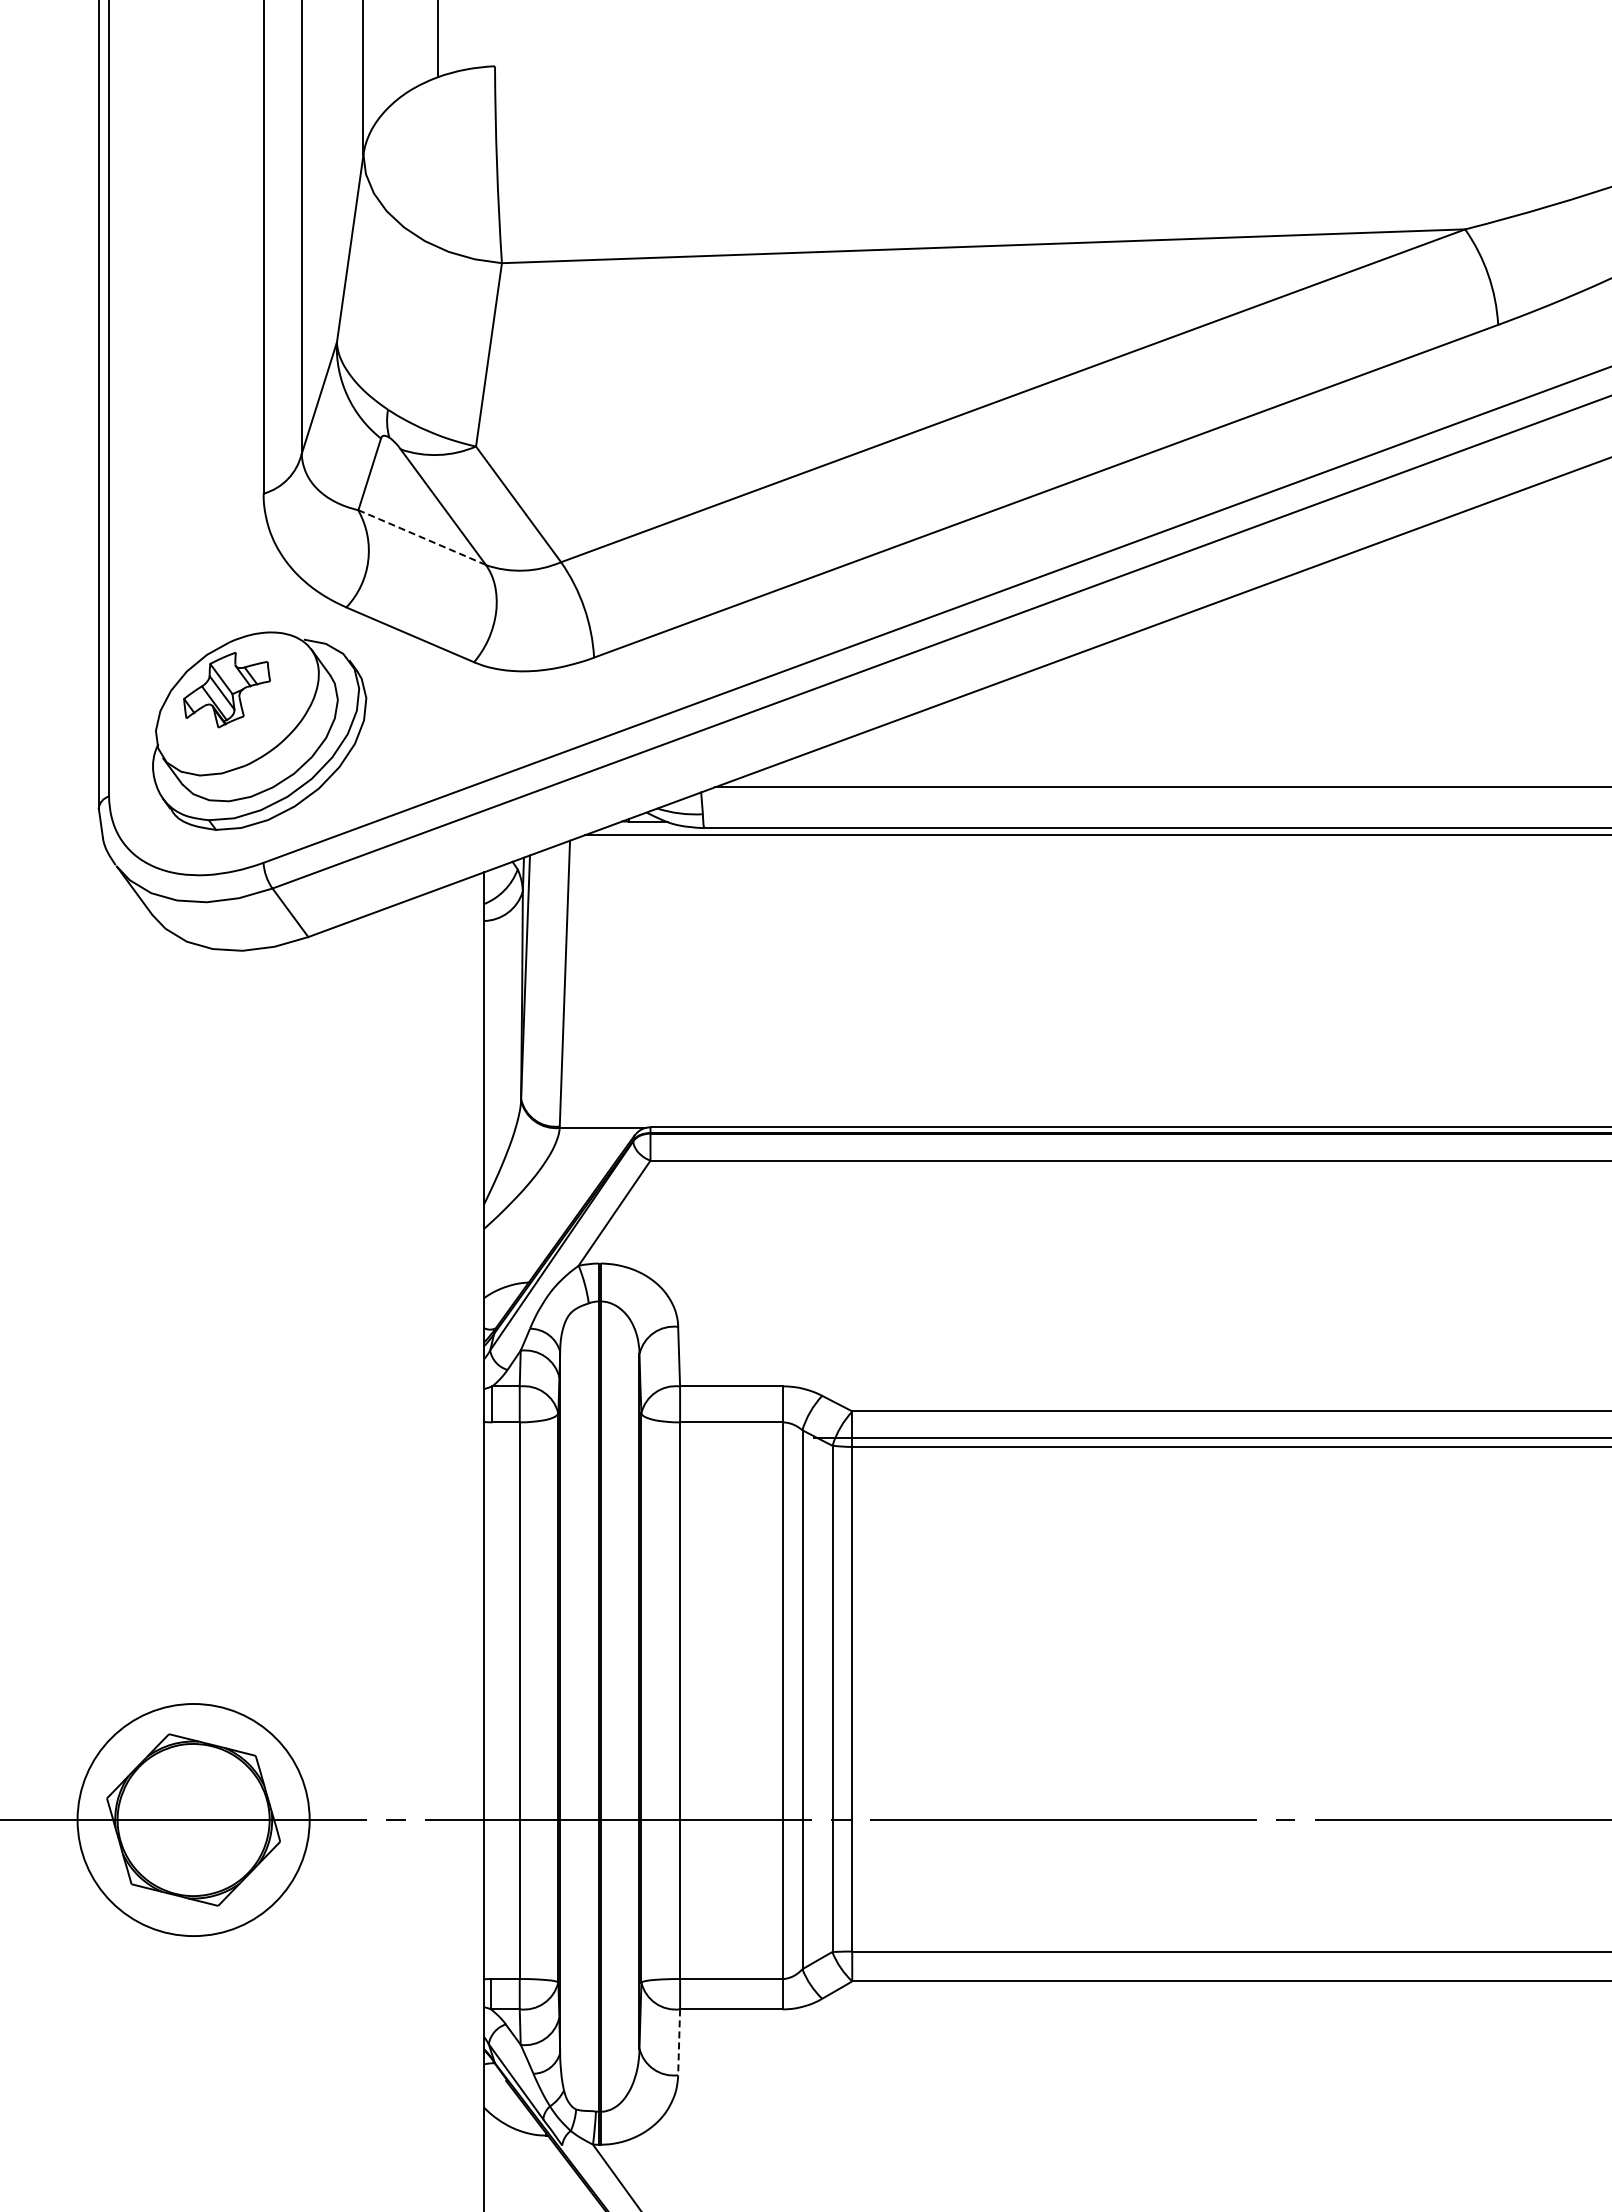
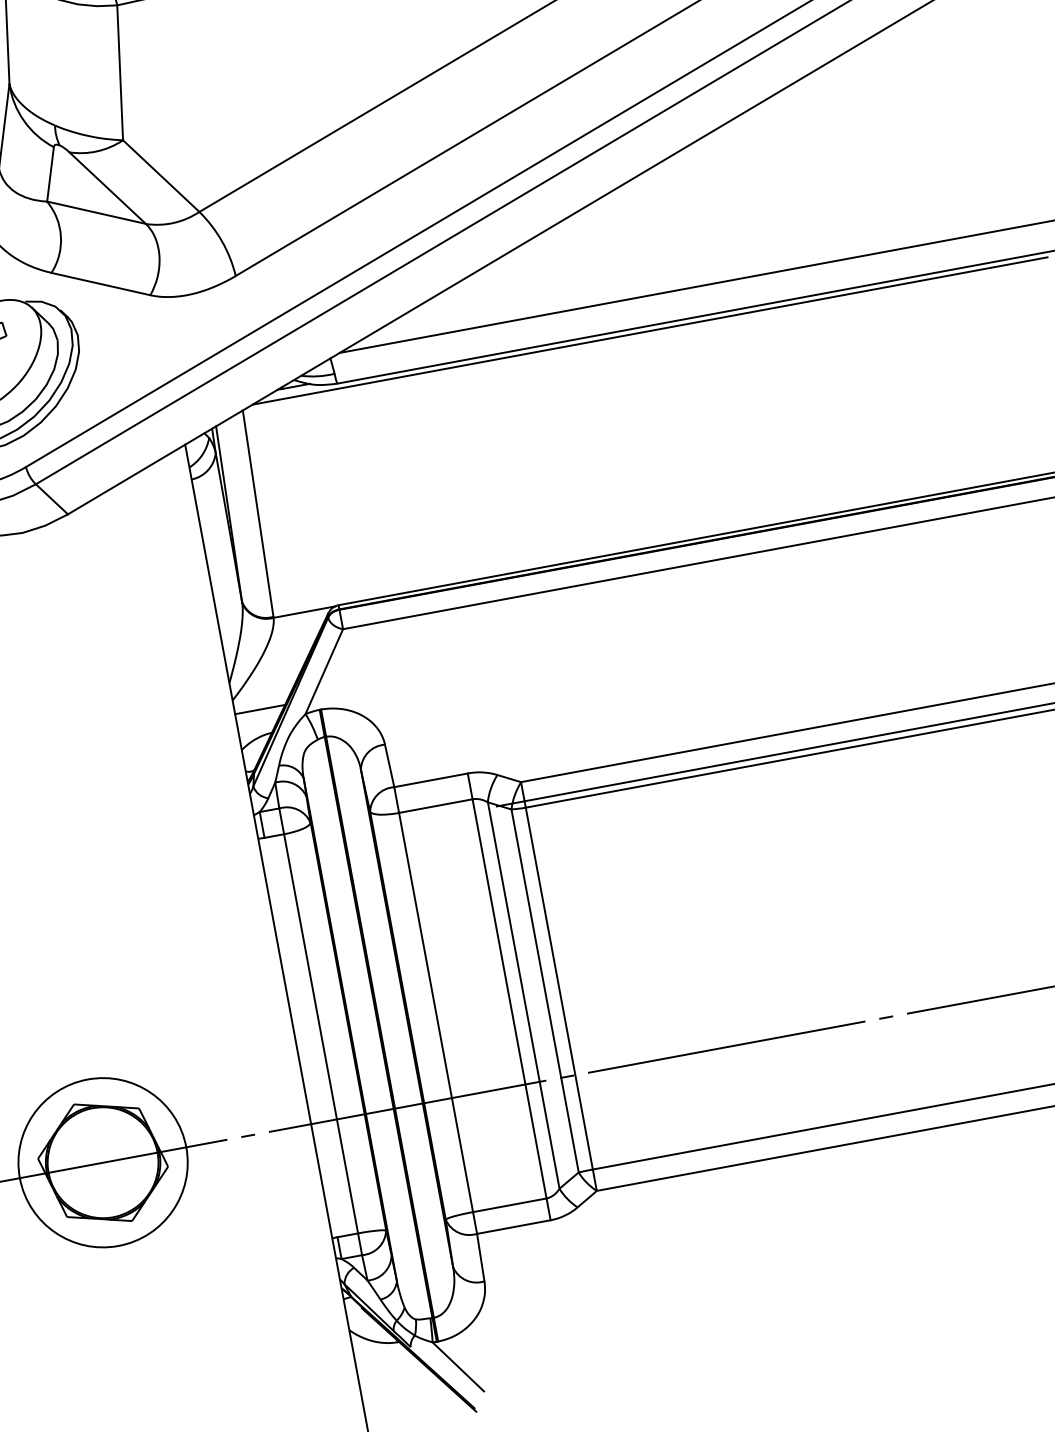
line: (421, 537) -> (96, 212), dashed -> solid
line: (518, 1248) -> (260, 709), added
line: (679, 2042) -> (481, 1257), dashed -> solid

